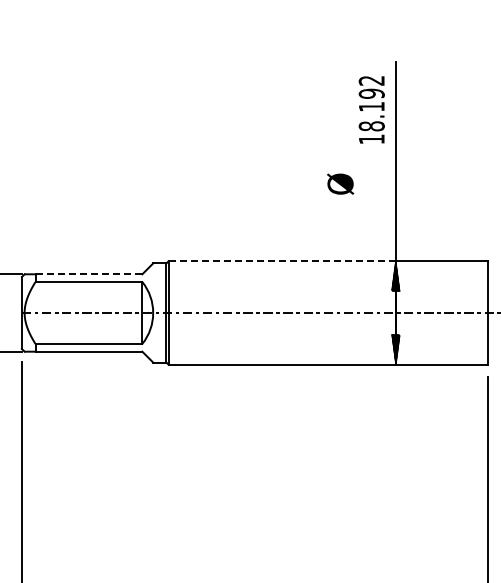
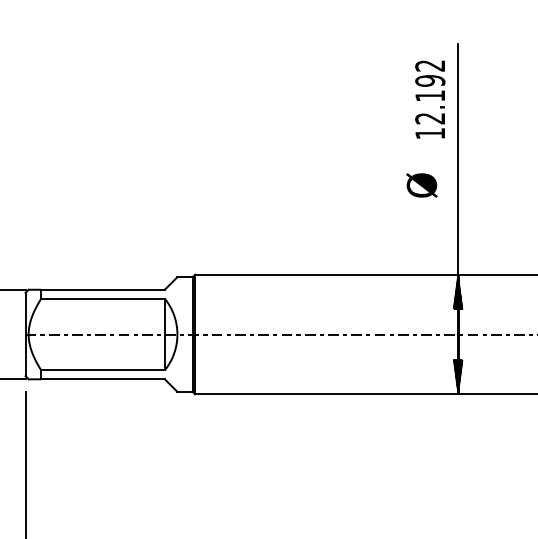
text: (371, 126) -> (429, 118), 18.192 -> 12.192
text: (340, 183) -> (421, 184), moved
line: (282, 261) -> (326, 274), dashed -> solid
line: (89, 274) -> (103, 289), dashed -> solid

